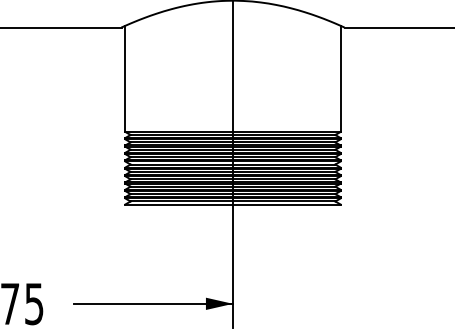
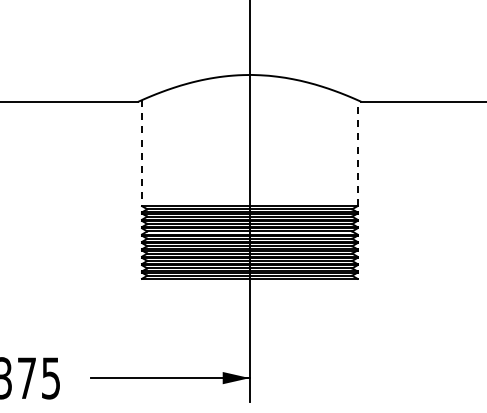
line: (340, 78) -> (357, 152), solid -> dashed
line: (125, 79) -> (142, 153), solid -> dashed

